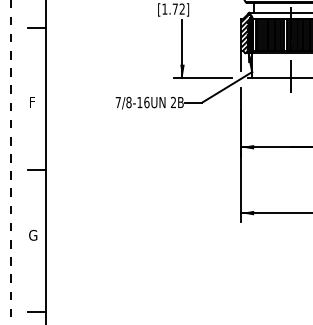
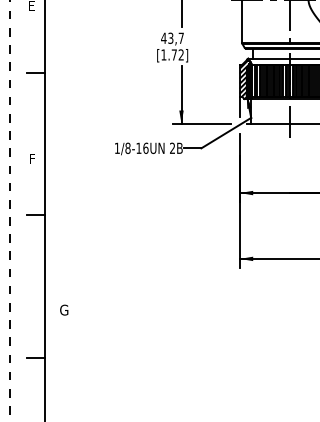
text: (32, 101) -> (32, 158), moved
text: (117, 101) -> (116, 147), 7/8-16UN -> 1/8-16UN
text: (33, 234) -> (64, 309), moved

